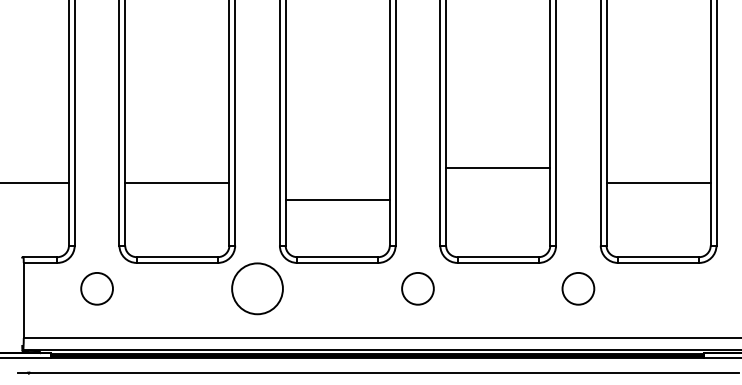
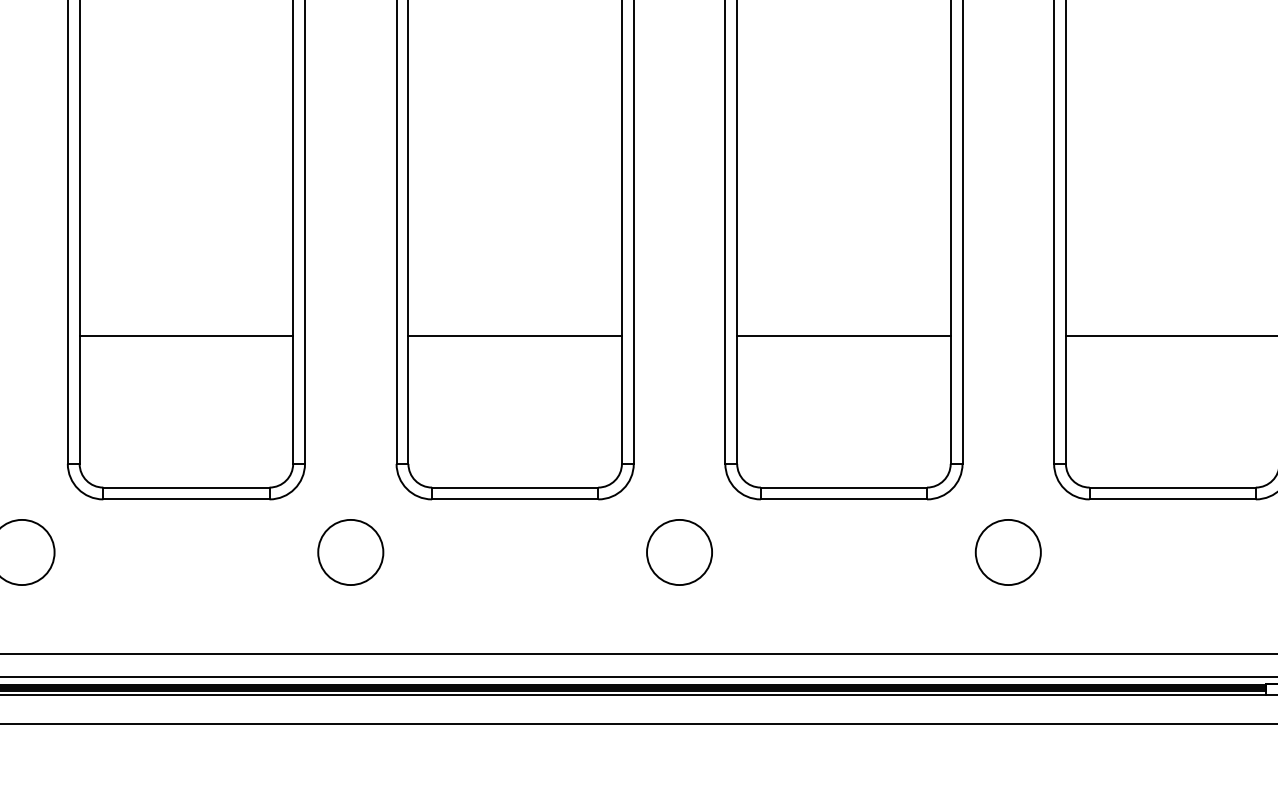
line: (498, 168) -> (844, 336), moved
line: (337, 200) -> (514, 336), moved
circle: (257, 288) -> (350, 551), size x0.62

